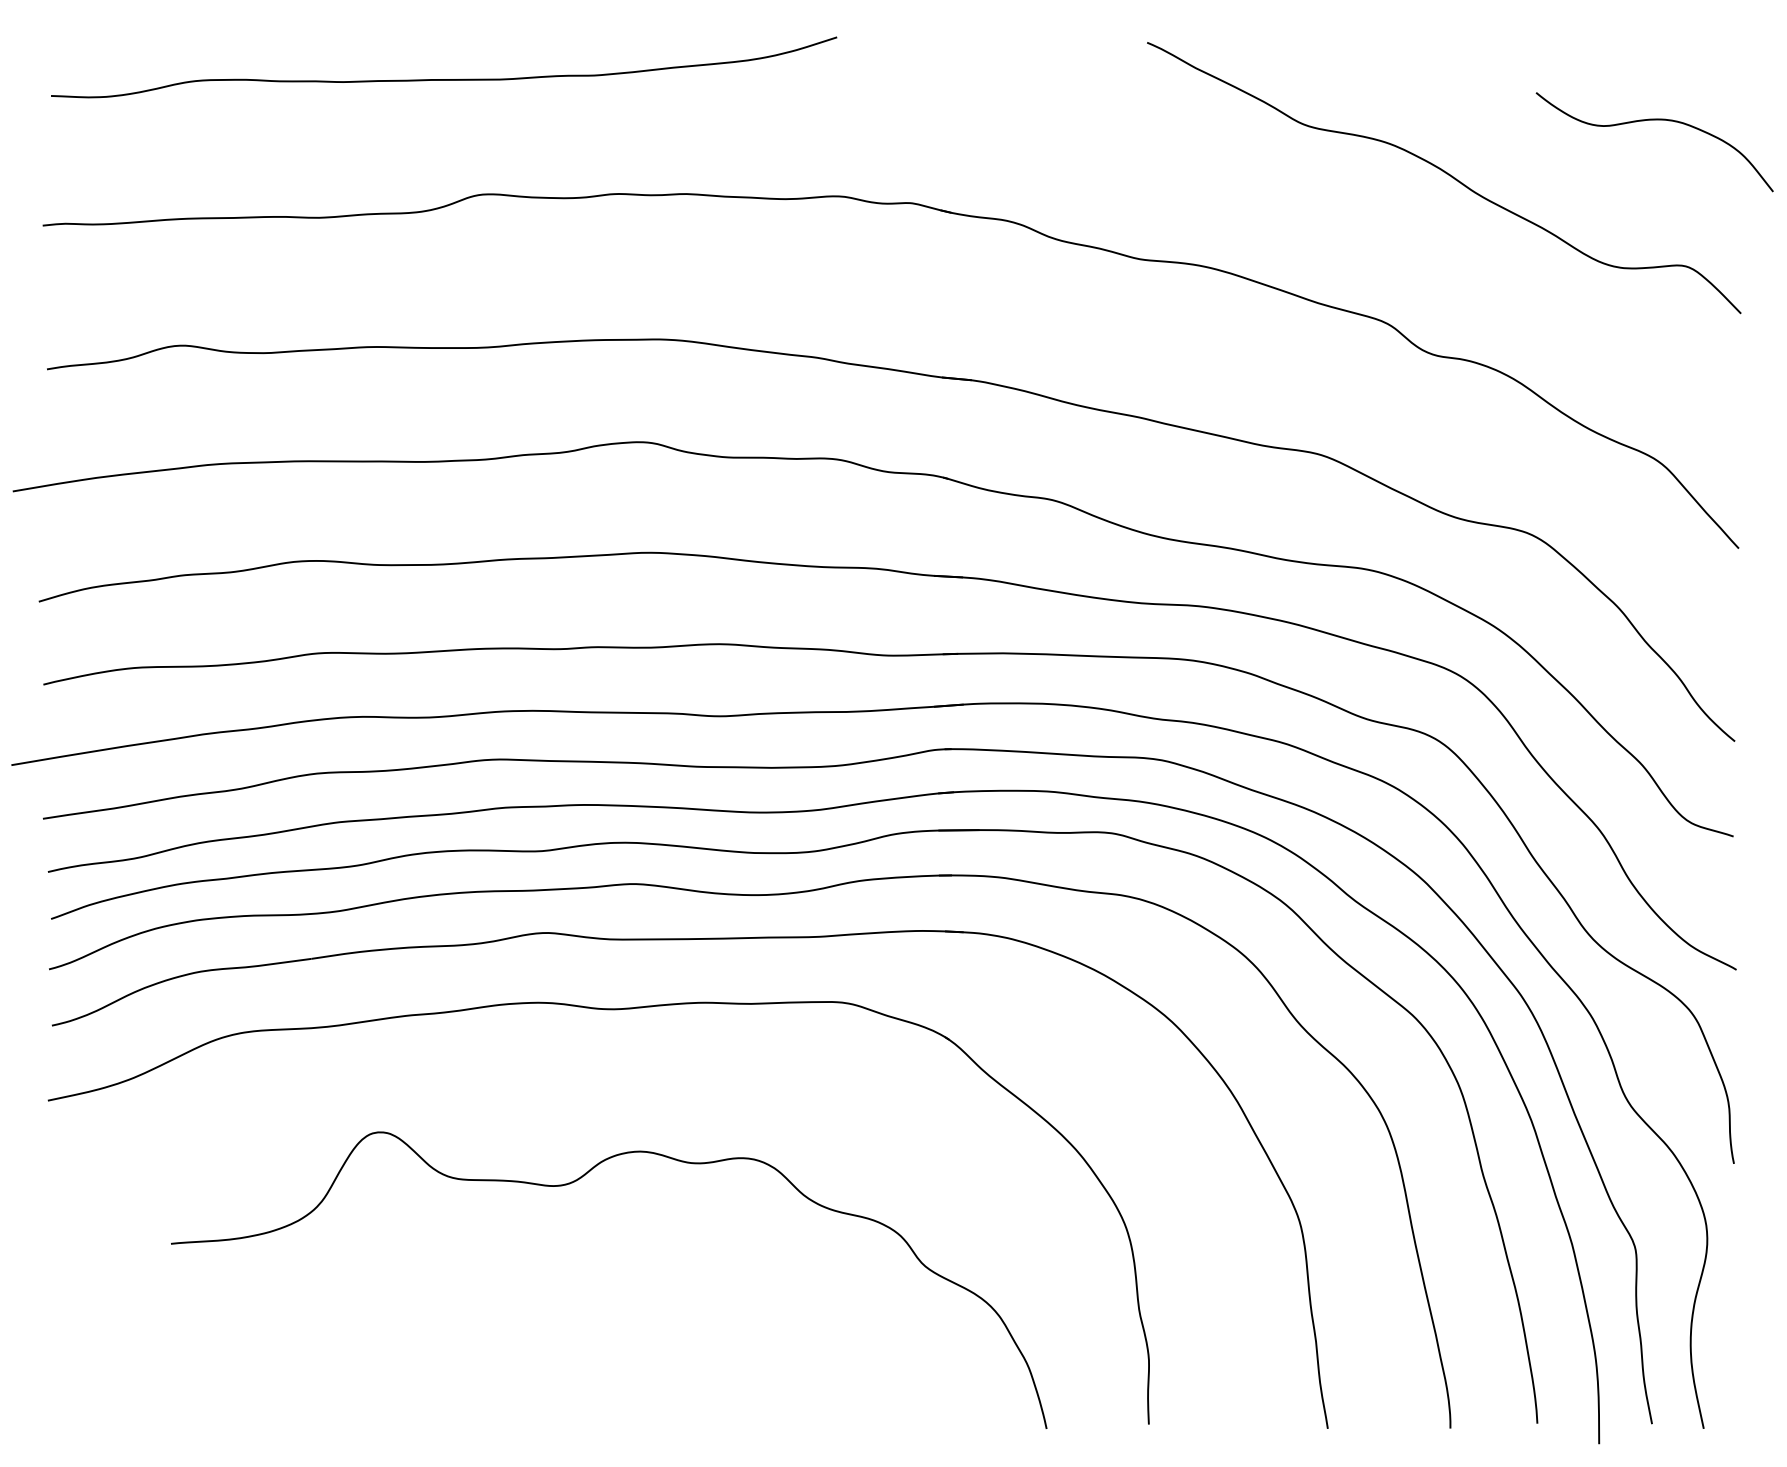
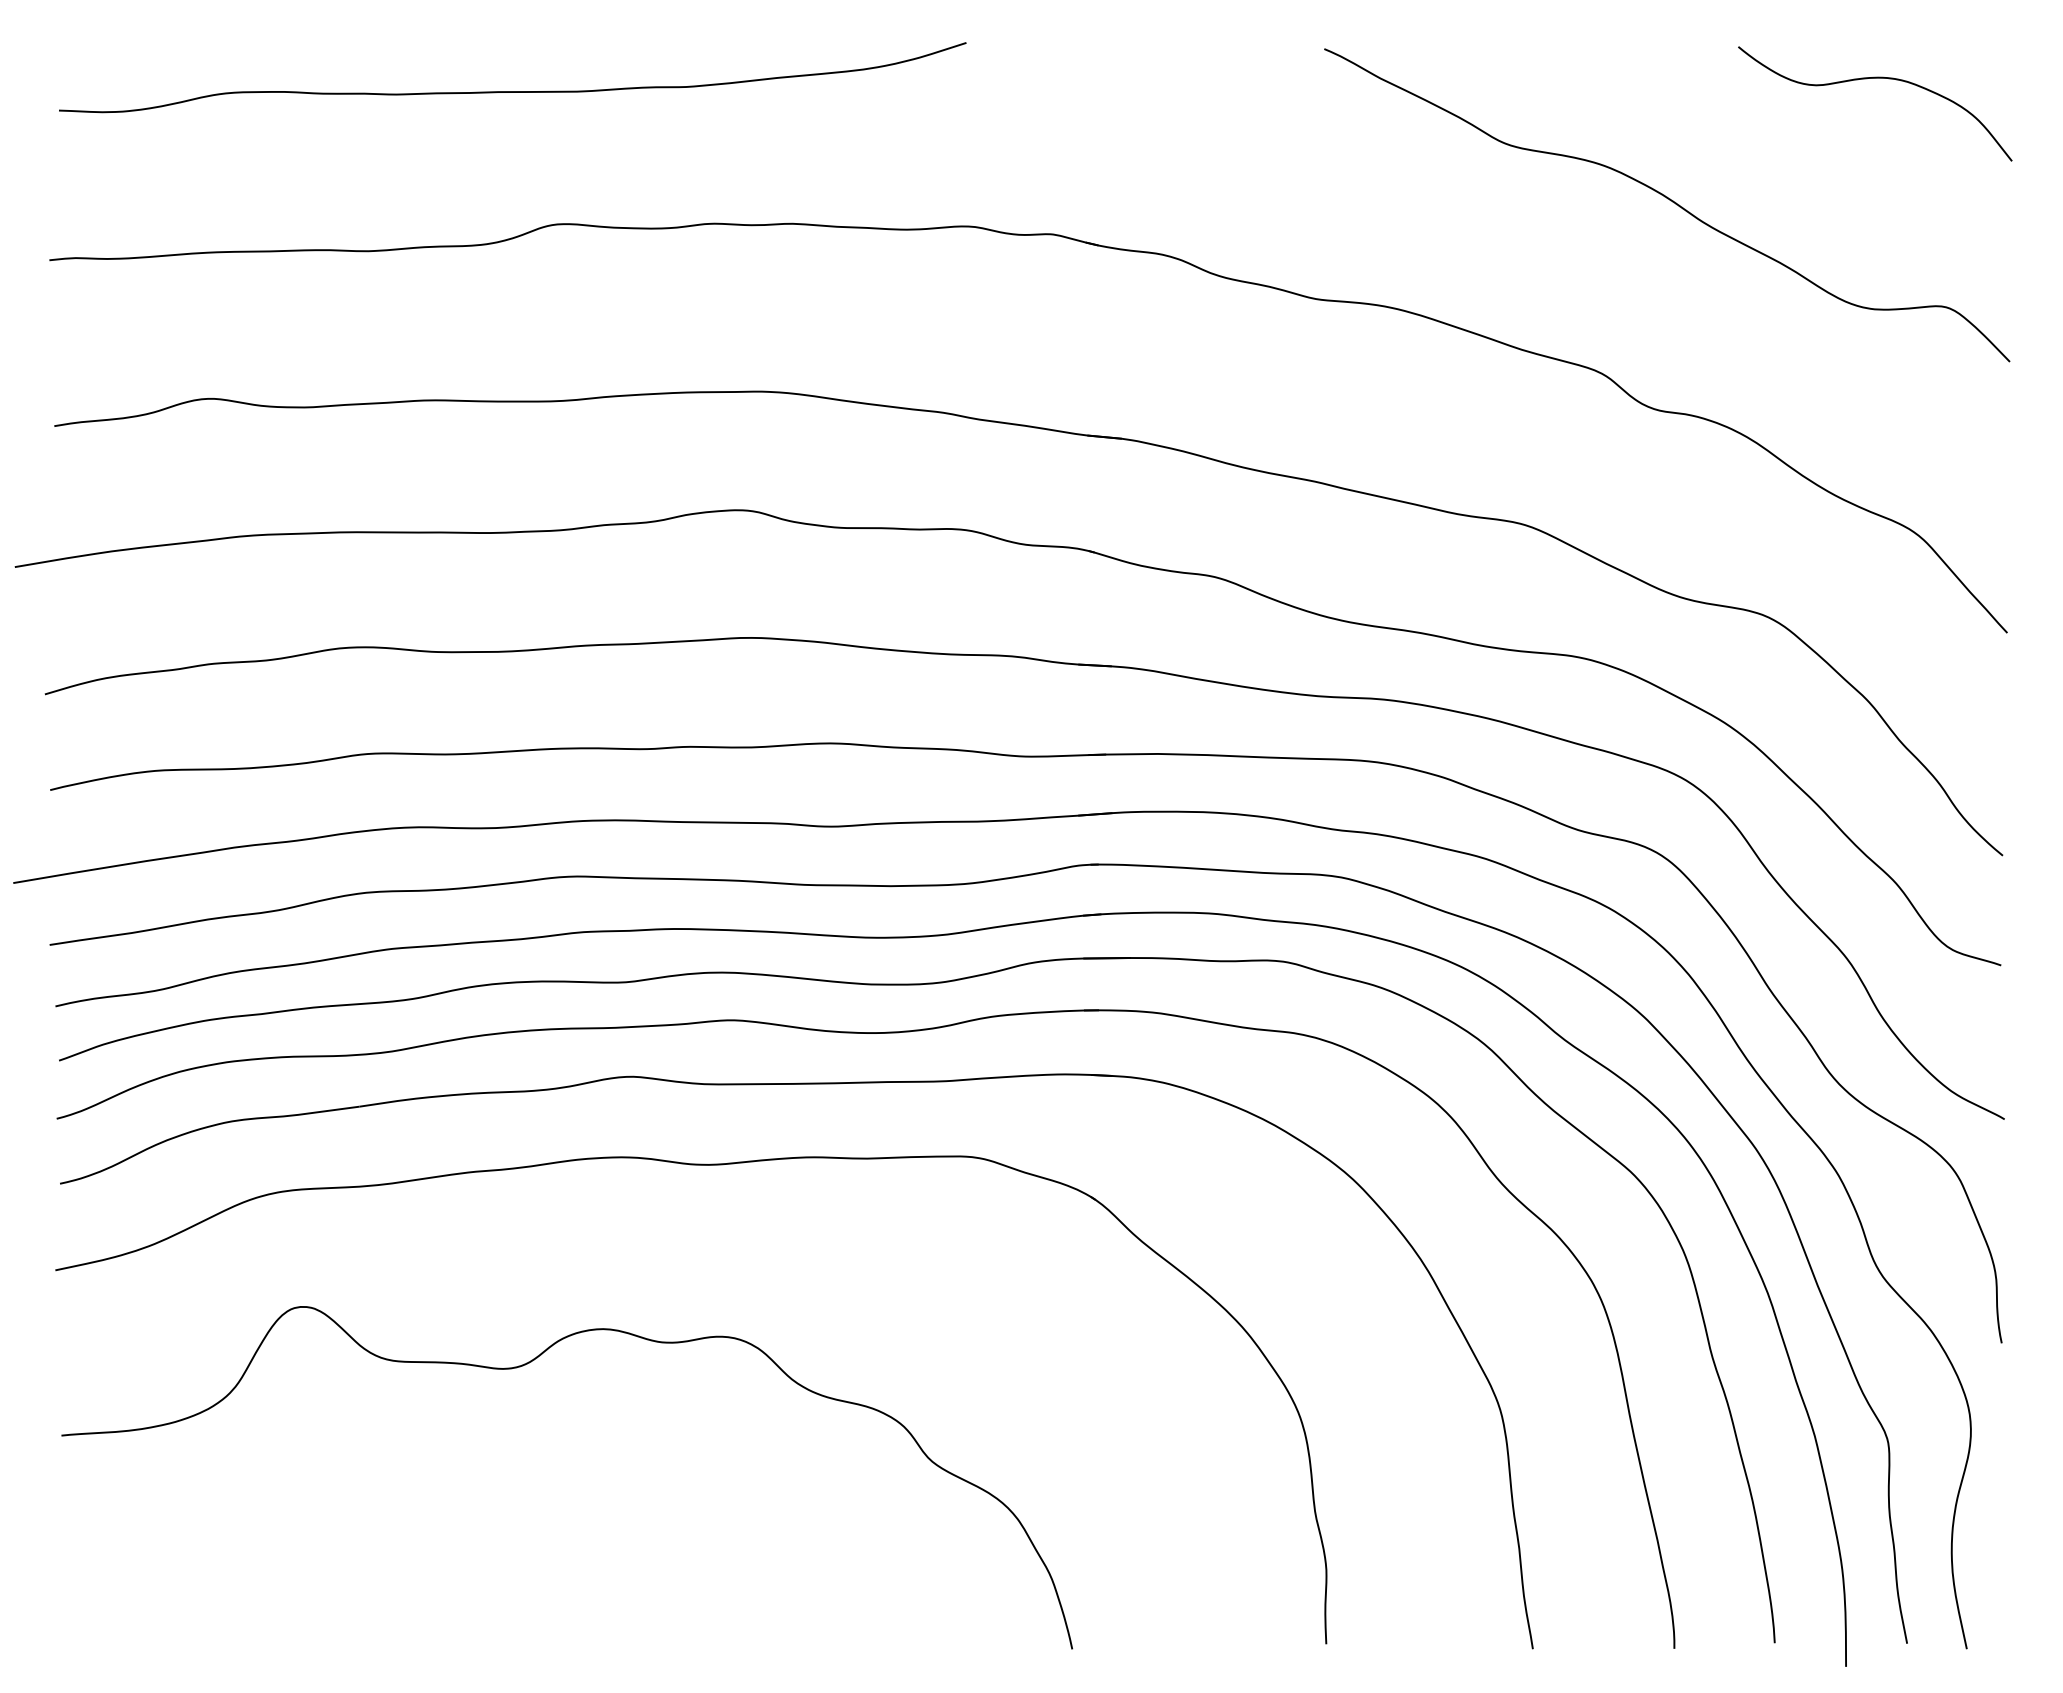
curve: (1654, 120) -> (1875, 78), moved
curve: (571, 1183) -> (523, 1366), moved

